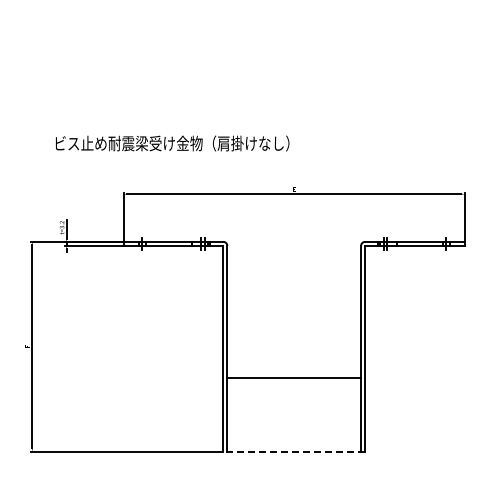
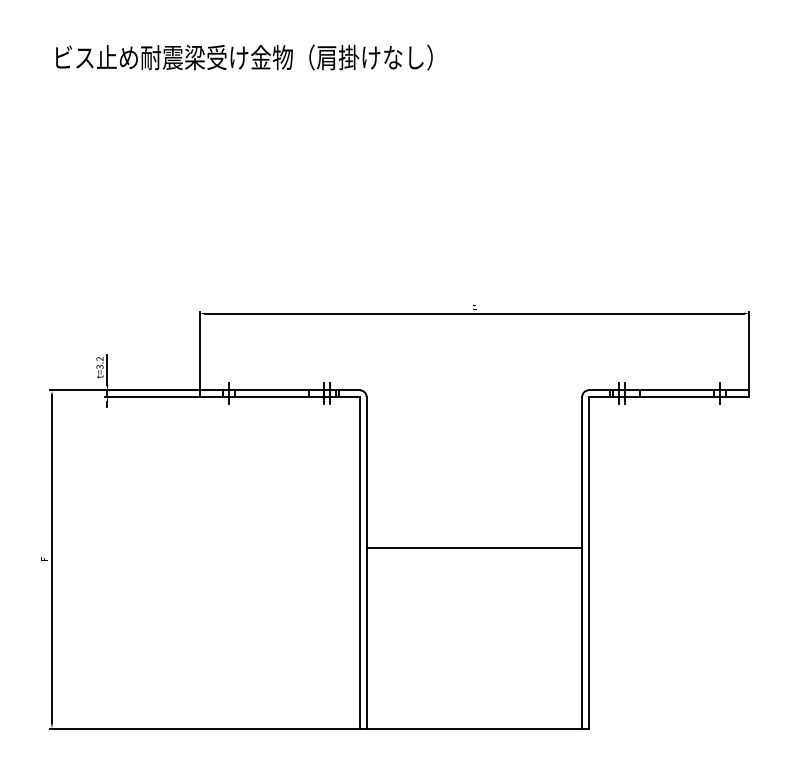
text: (172, 143) -> (244, 57), moved
line: (294, 377) -> (474, 547), moved
line: (294, 451) -> (474, 728), dashed -> solid

